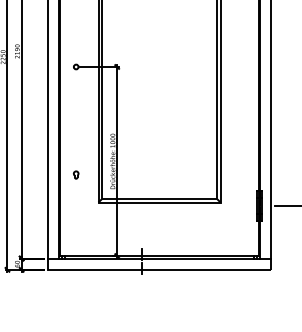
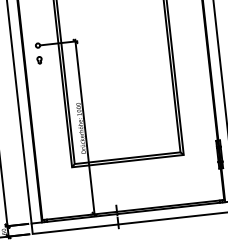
part: (76, 174) -> (39, 59), moved

